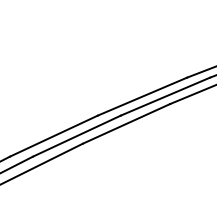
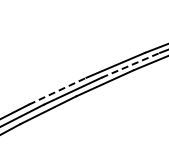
line: (164, 96) -> (130, 65), solid -> dashed
line: (53, 136) -> (57, 91), solid -> dashed

